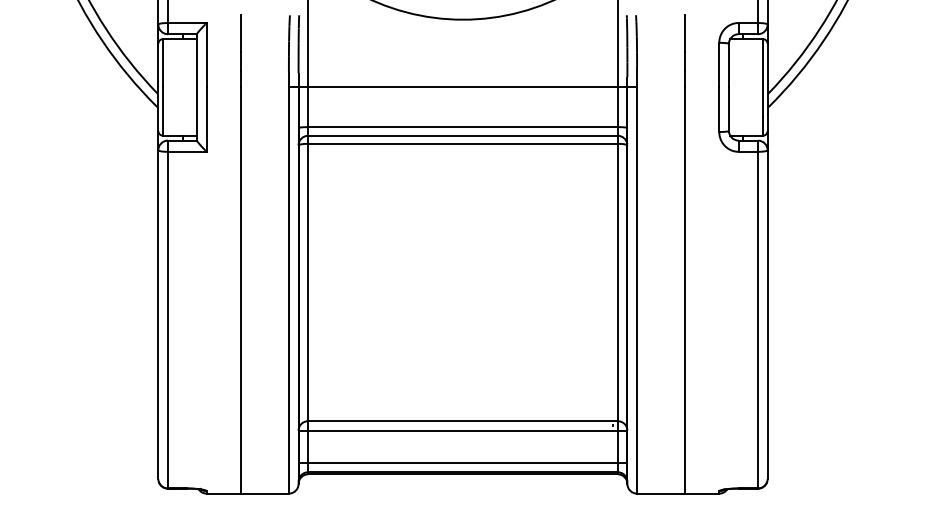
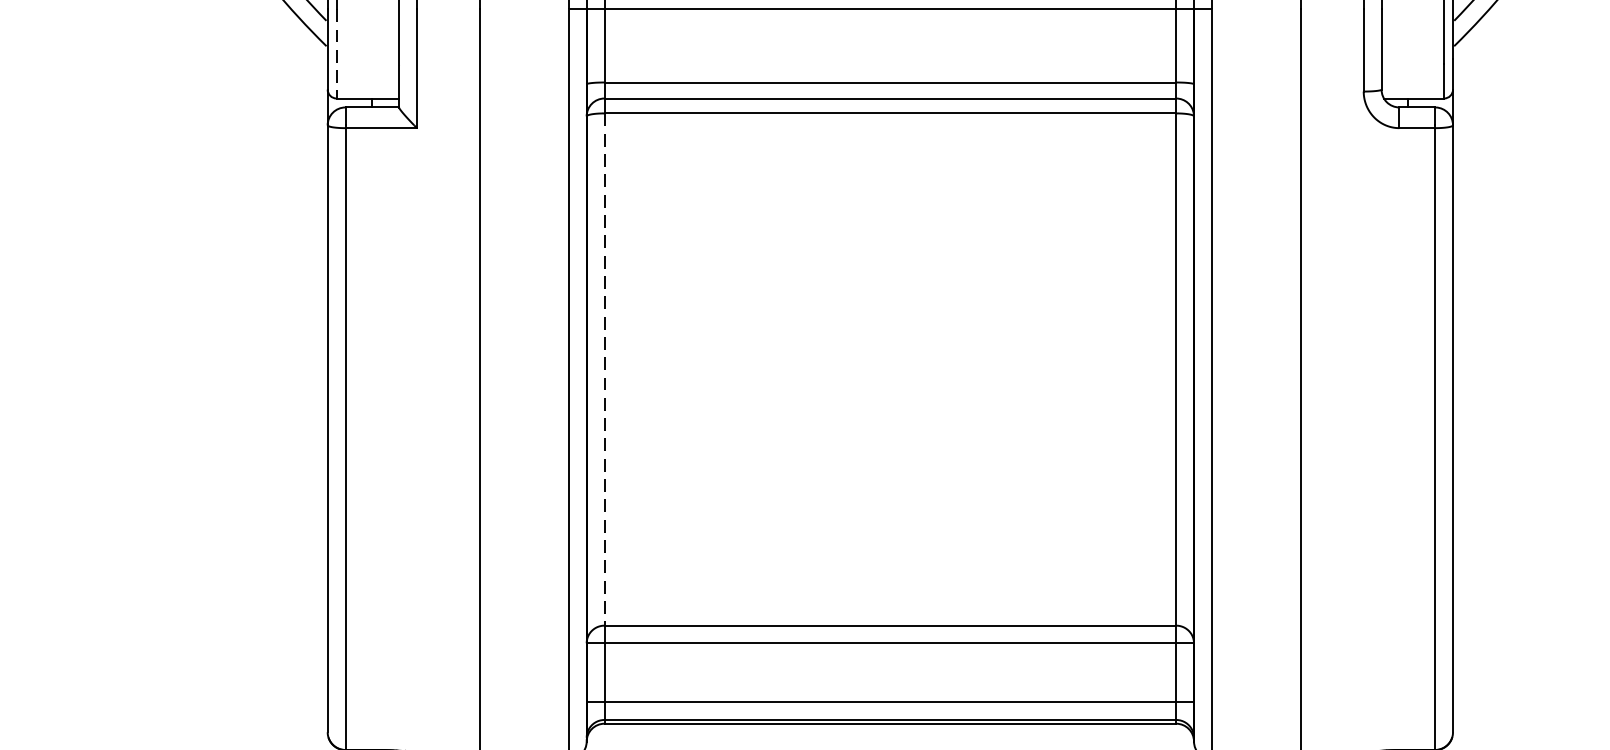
line: (163, 112) -> (337, 55), solid -> dashed
line: (308, 282) -> (605, 369), solid -> dashed

